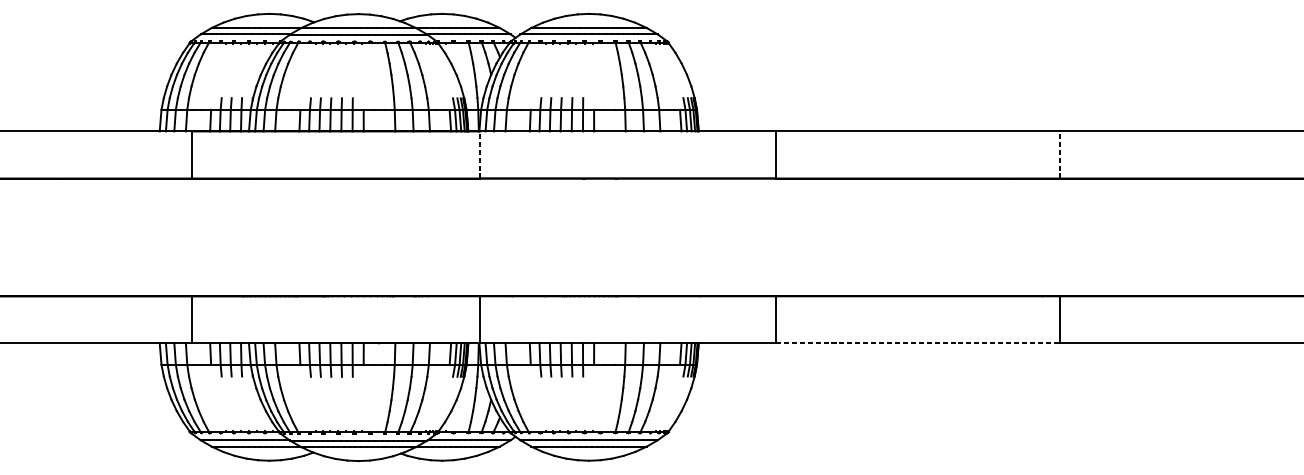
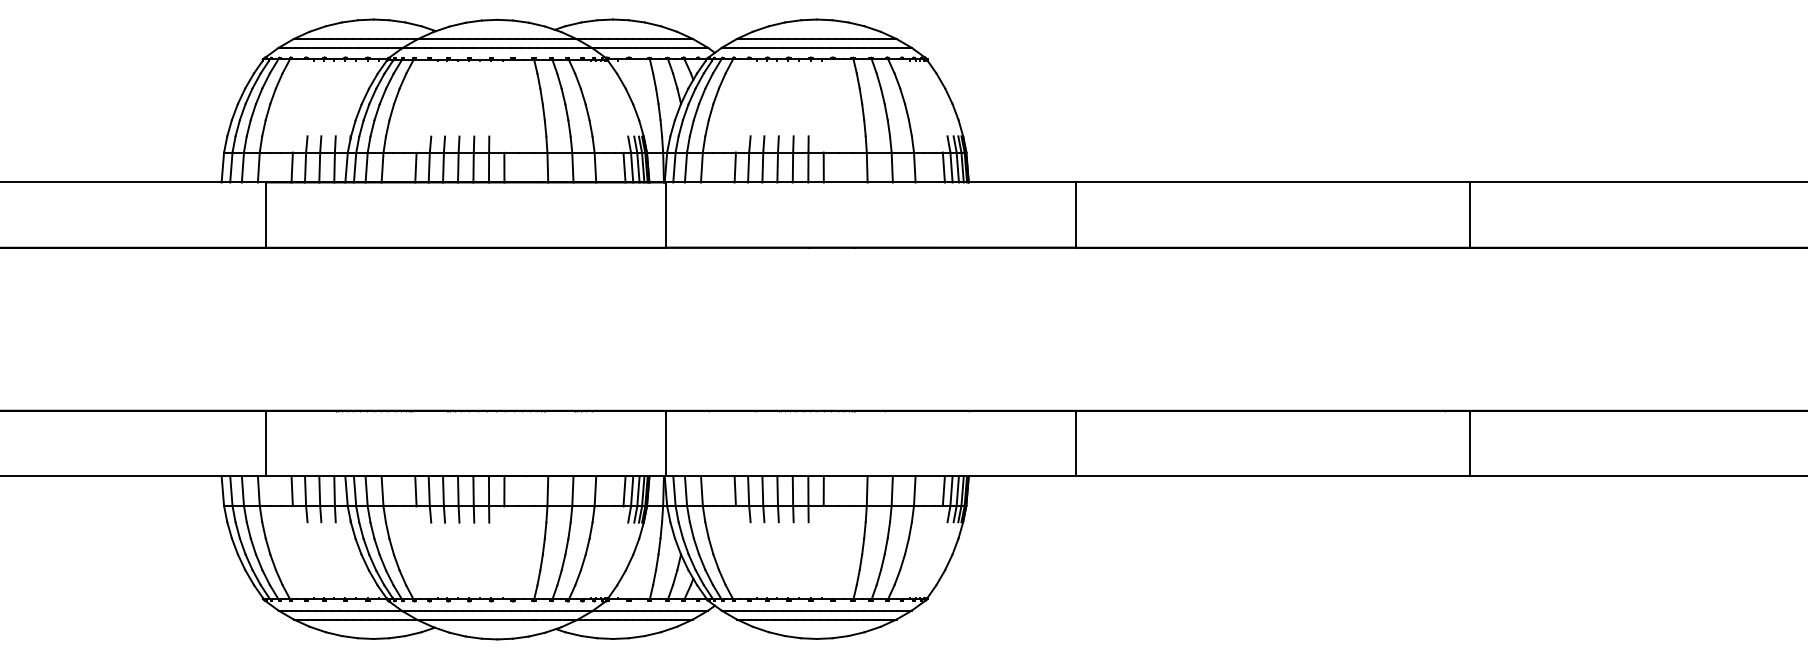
line: (479, 155) -> (665, 215), dashed -> solid
line: (1059, 155) -> (1469, 215), dashed -> solid
line: (918, 343) -> (1273, 476), dashed -> solid

